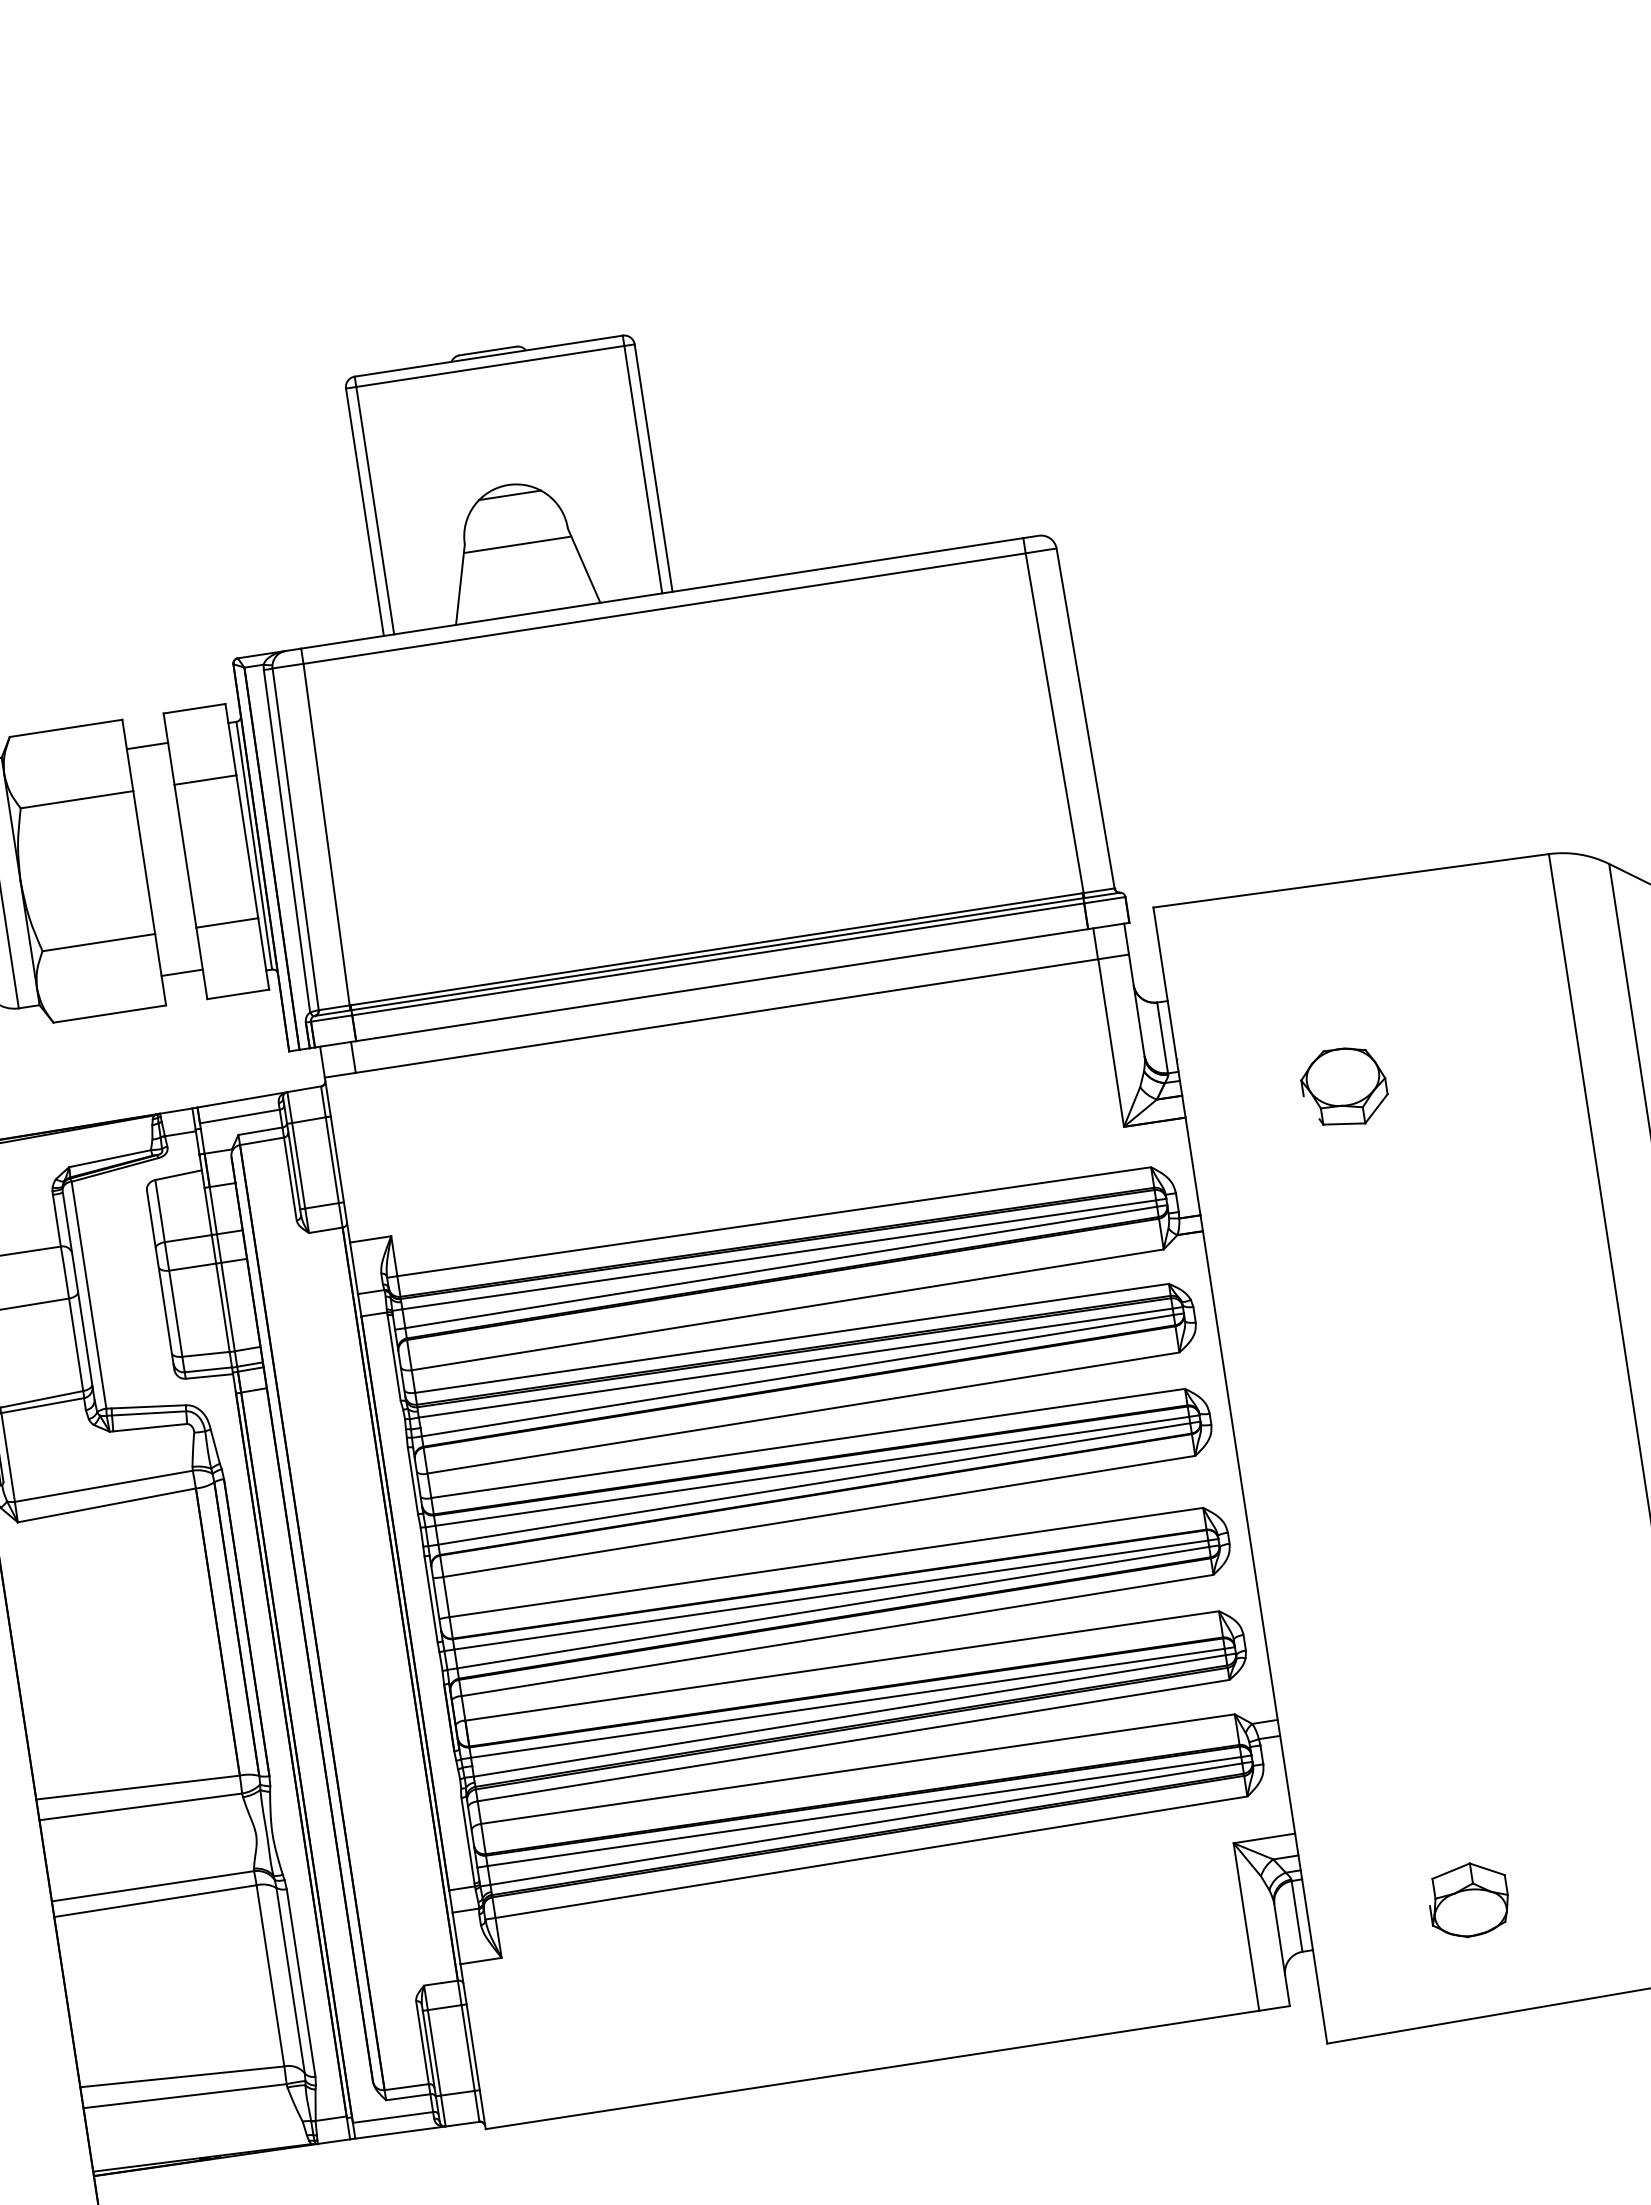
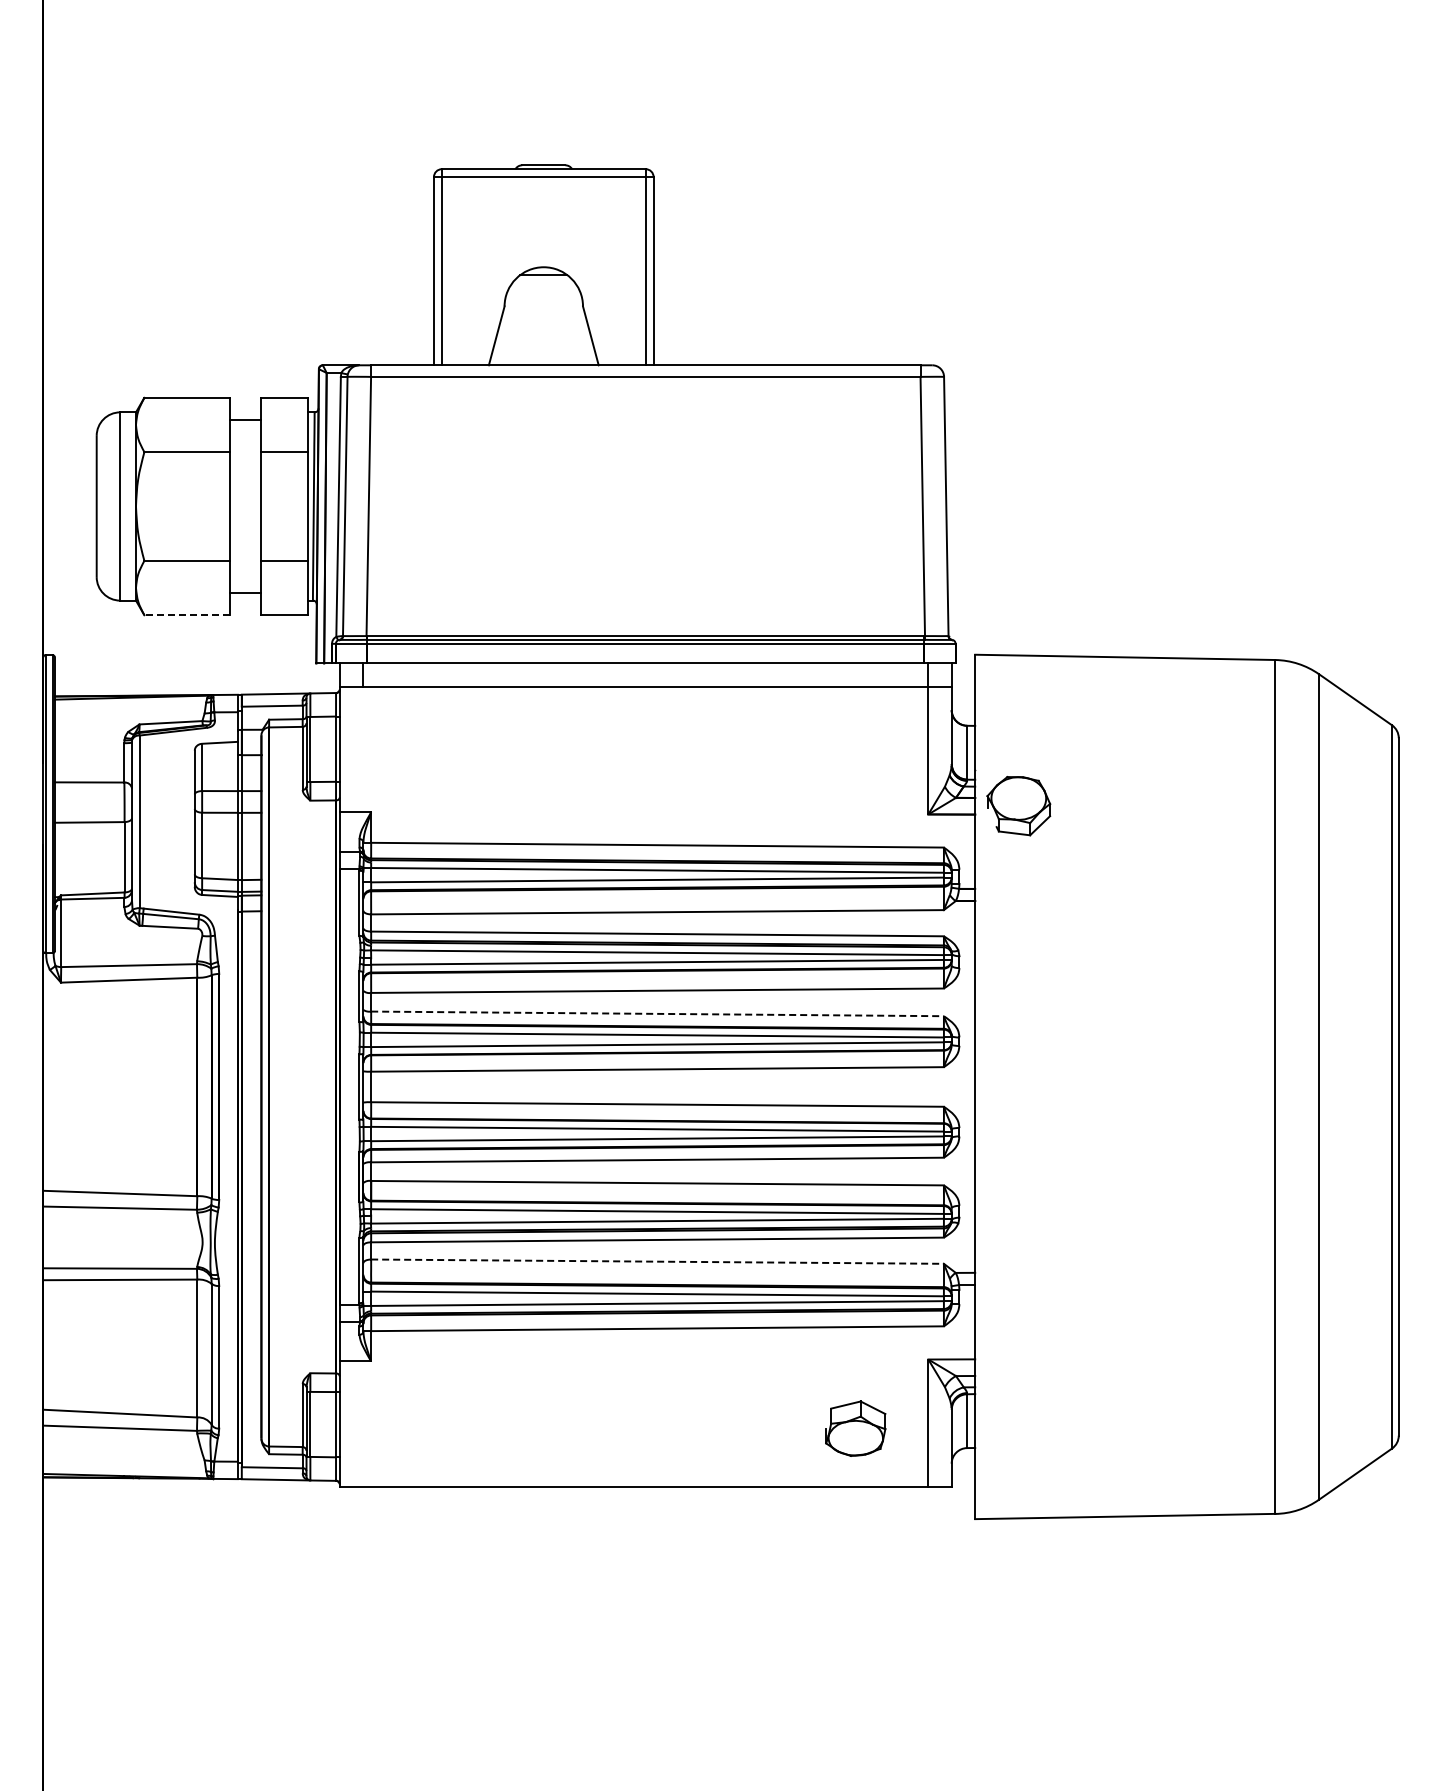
line: (517, 544) -> (543, 312), removed
line: (110, 1014) -> (187, 615), solid -> dashed
part: (1344, 1087) -> (1018, 806), moved
line: (809, 1442) -> (658, 1013), solid -> dashed
line: (859, 1768) -> (658, 1261), solid -> dashed
part: (1468, 1900) -> (855, 1428), moved

